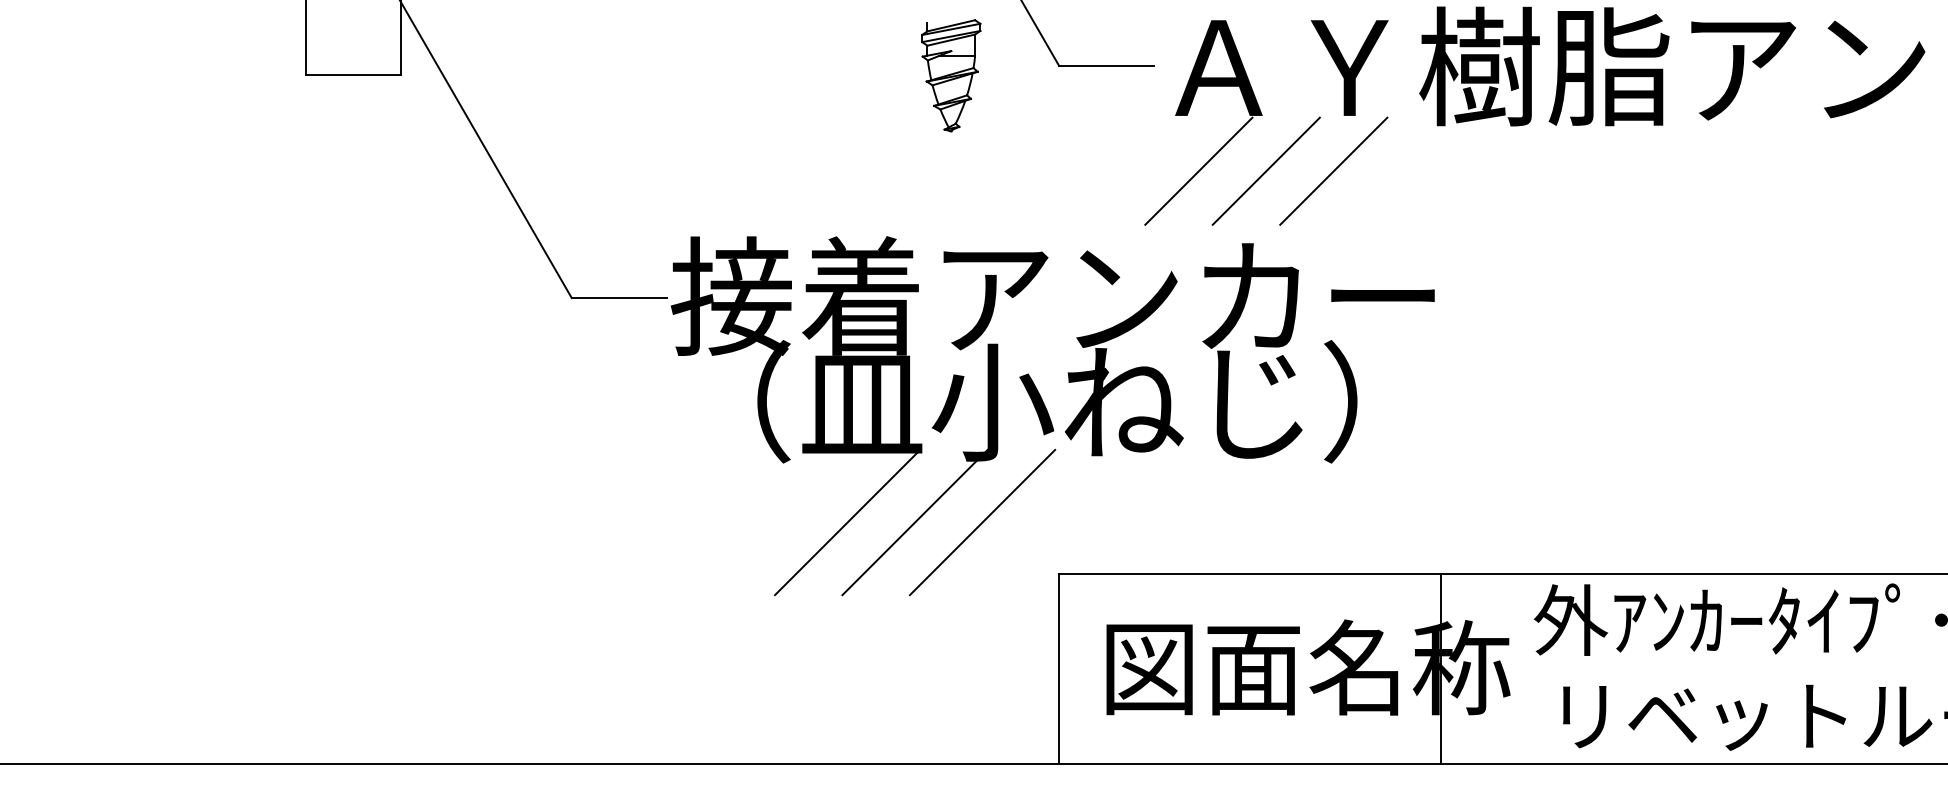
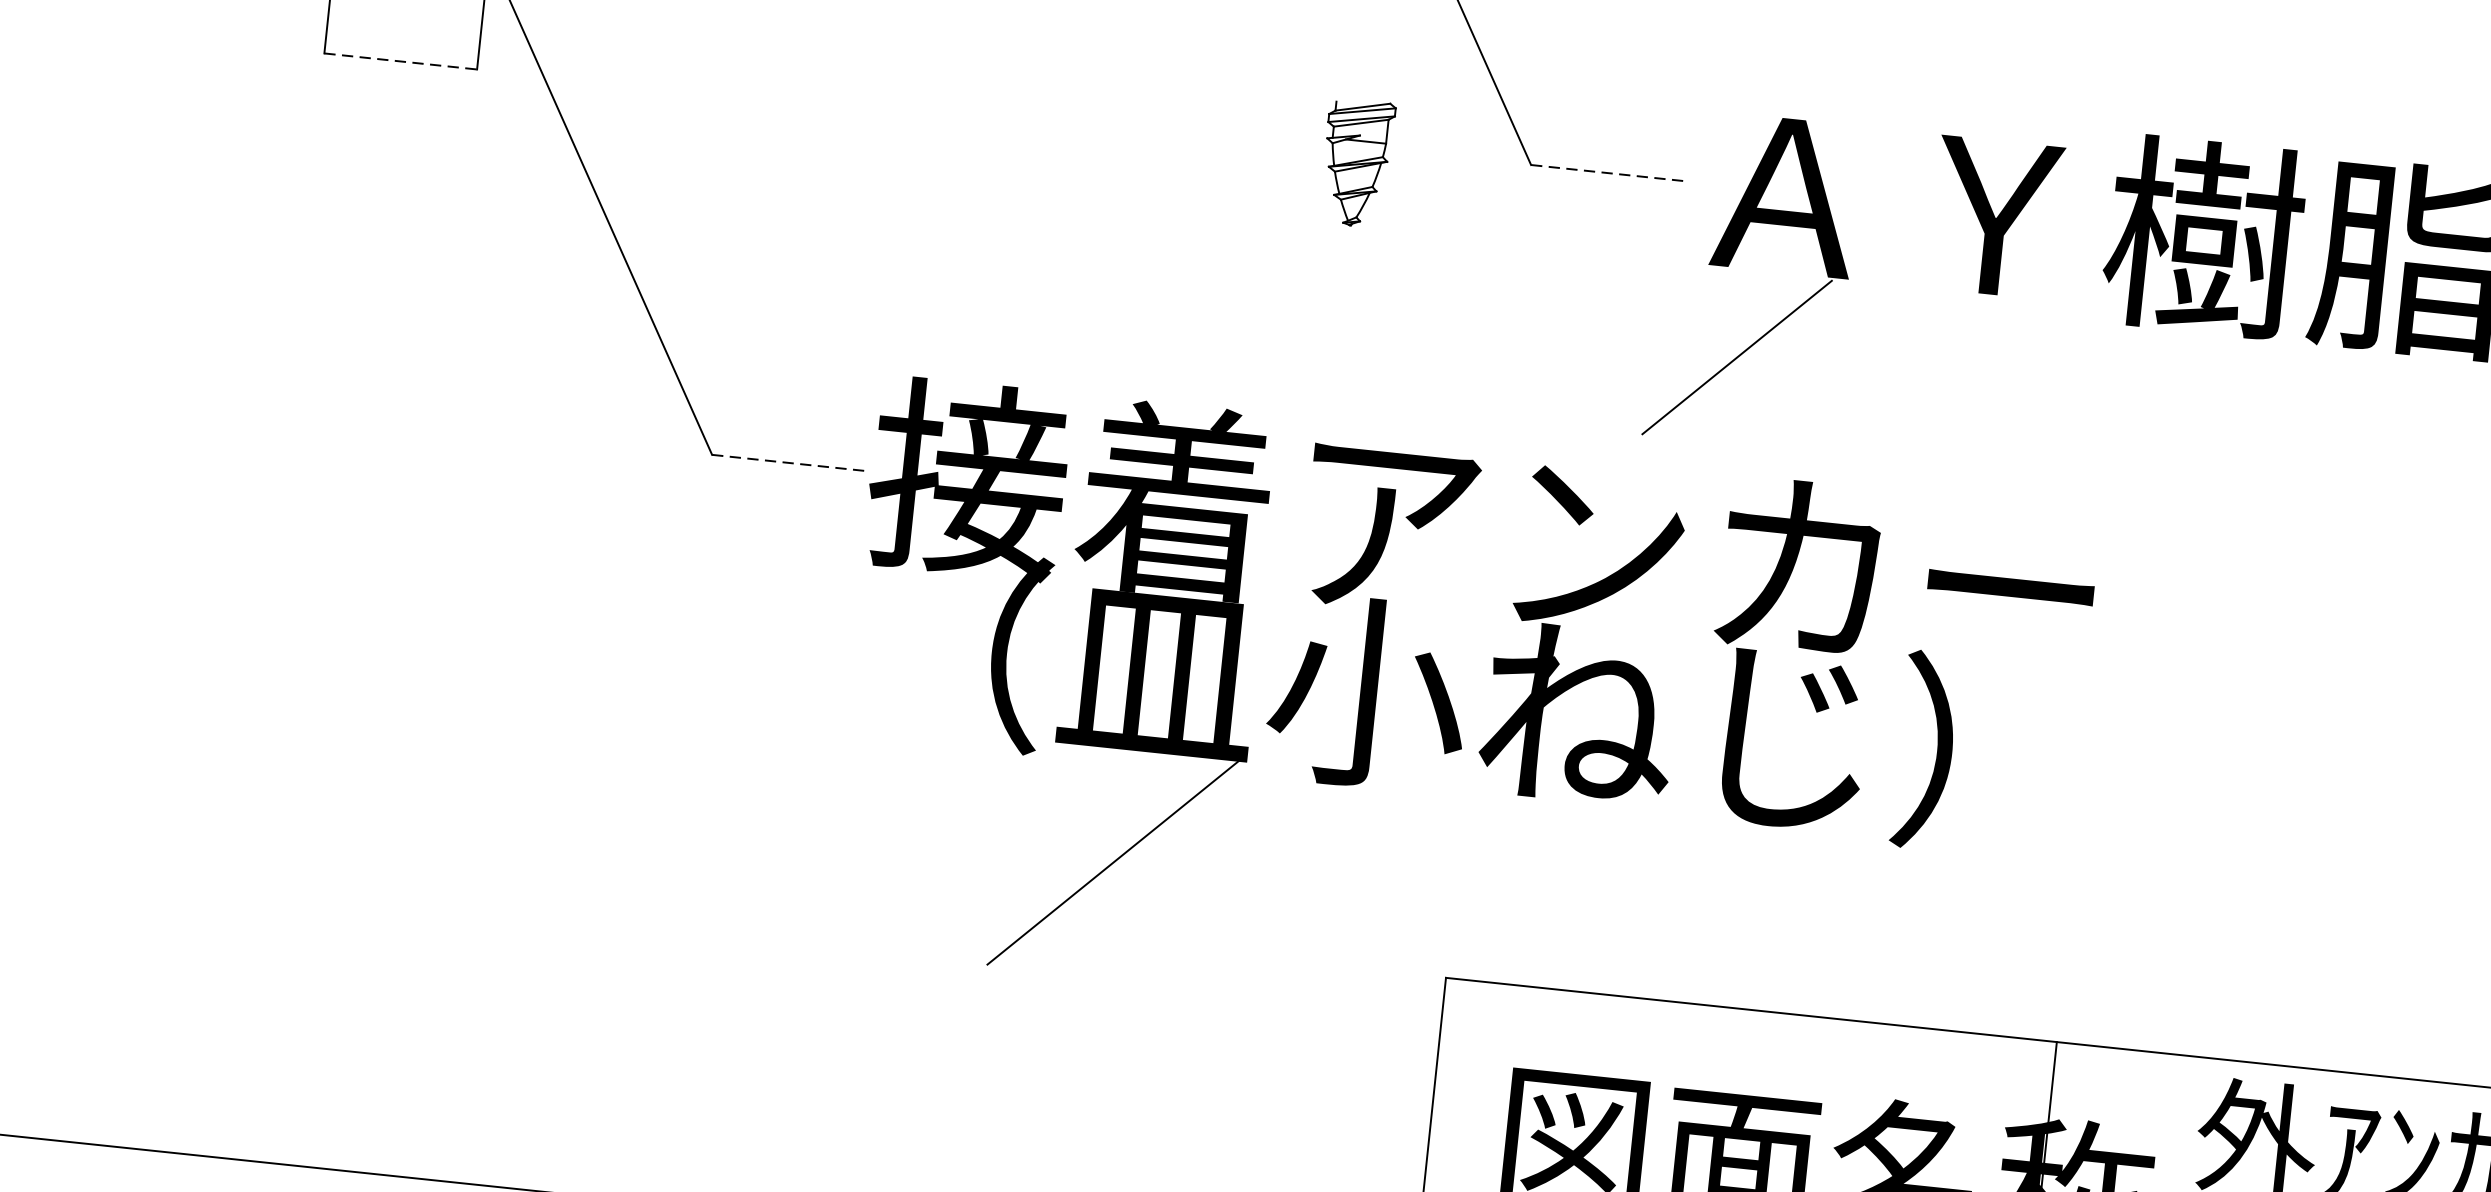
line: (1106, 65) -> (1607, 172), solid -> dashed
line: (353, 75) -> (400, 62), solid -> dashed
part: (951, 75) -> (1357, 162), size x0.7
line: (1265, 170) -> (1843, 367), removed
line: (1333, 170) -> (1952, 378), removed
line: (619, 298) -> (788, 463), solid -> dashed
line: (914, 522) -> (1222, 871), removed
line: (982, 522) -> (1331, 883), removed

